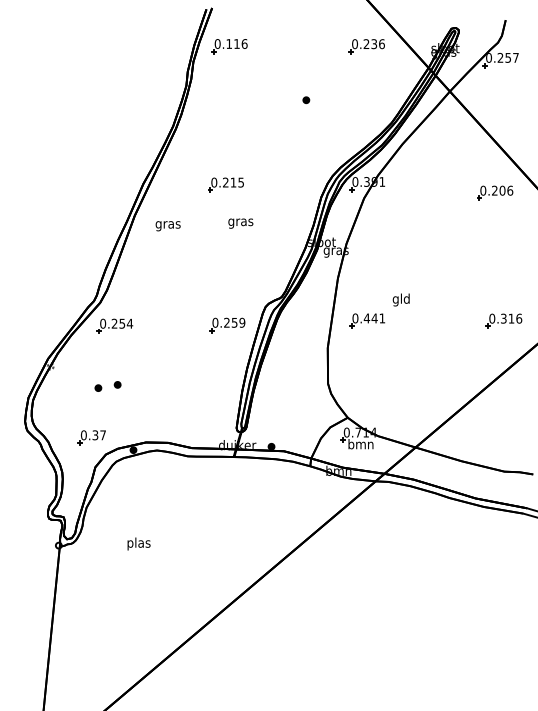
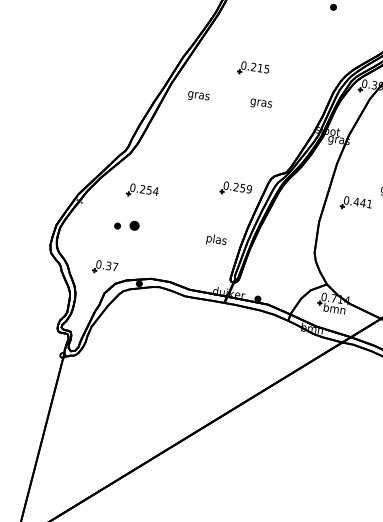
part: (114, 325) -> (142, 190), moved
part: (117, 384) -> (134, 225), size x1.6
text: (138, 543) -> (216, 239), moved

